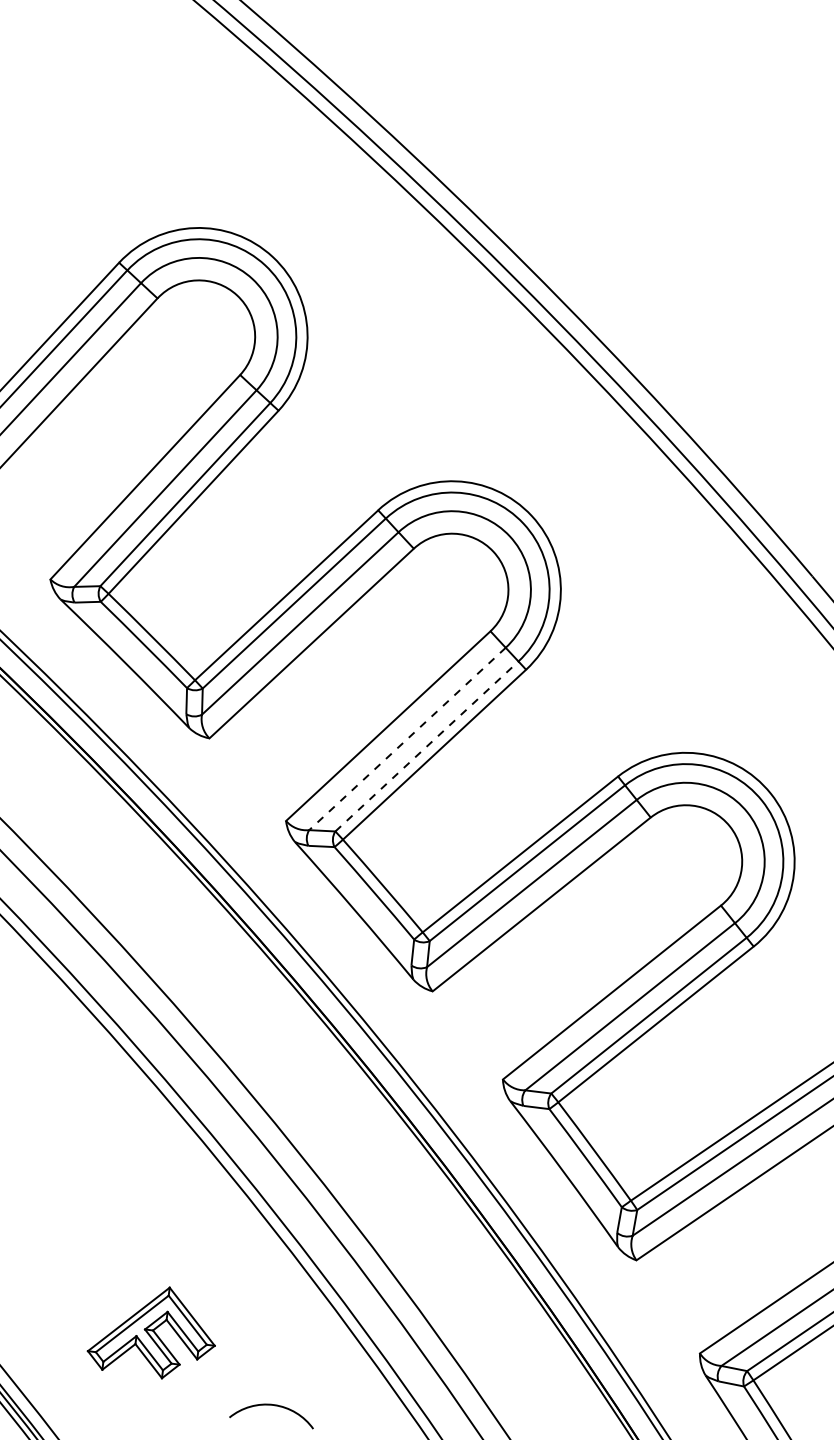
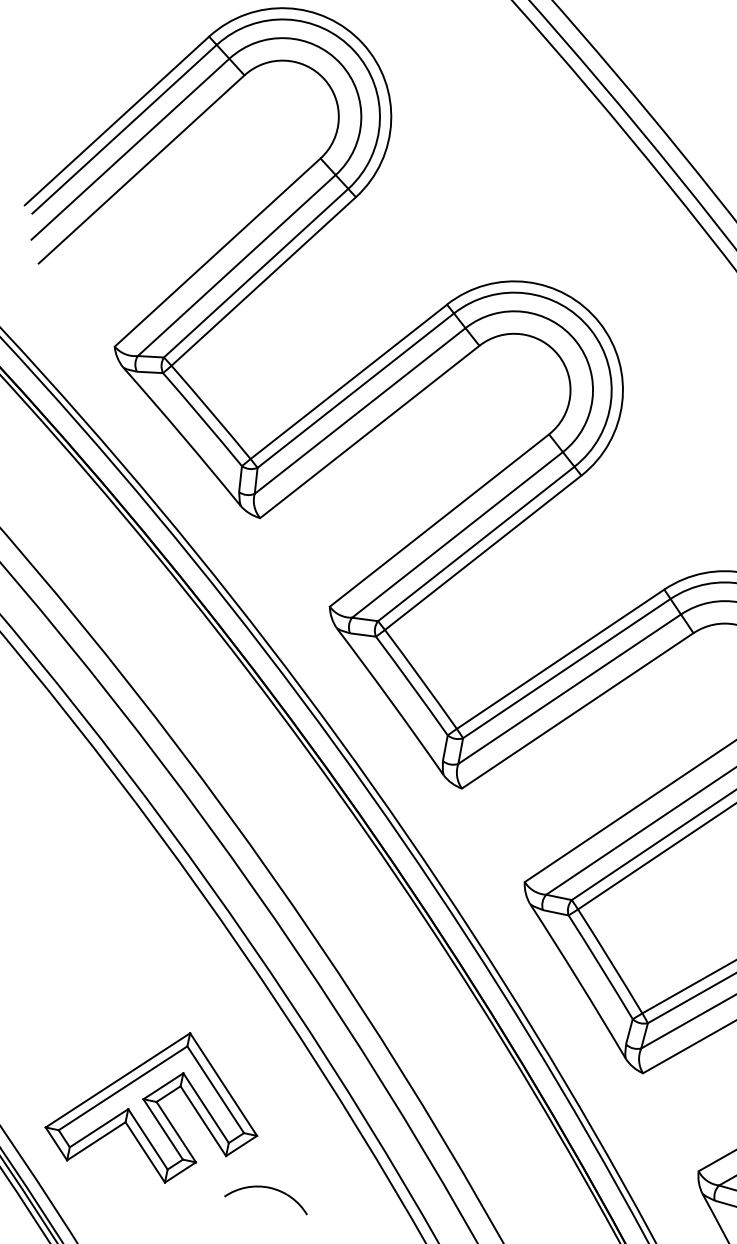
line: (407, 739) -> (457, 535), dashed -> solid
line: (426, 746) -> (475, 543), dashed -> solid
part: (151, 1332) -> (153, 1105), size x1.67

